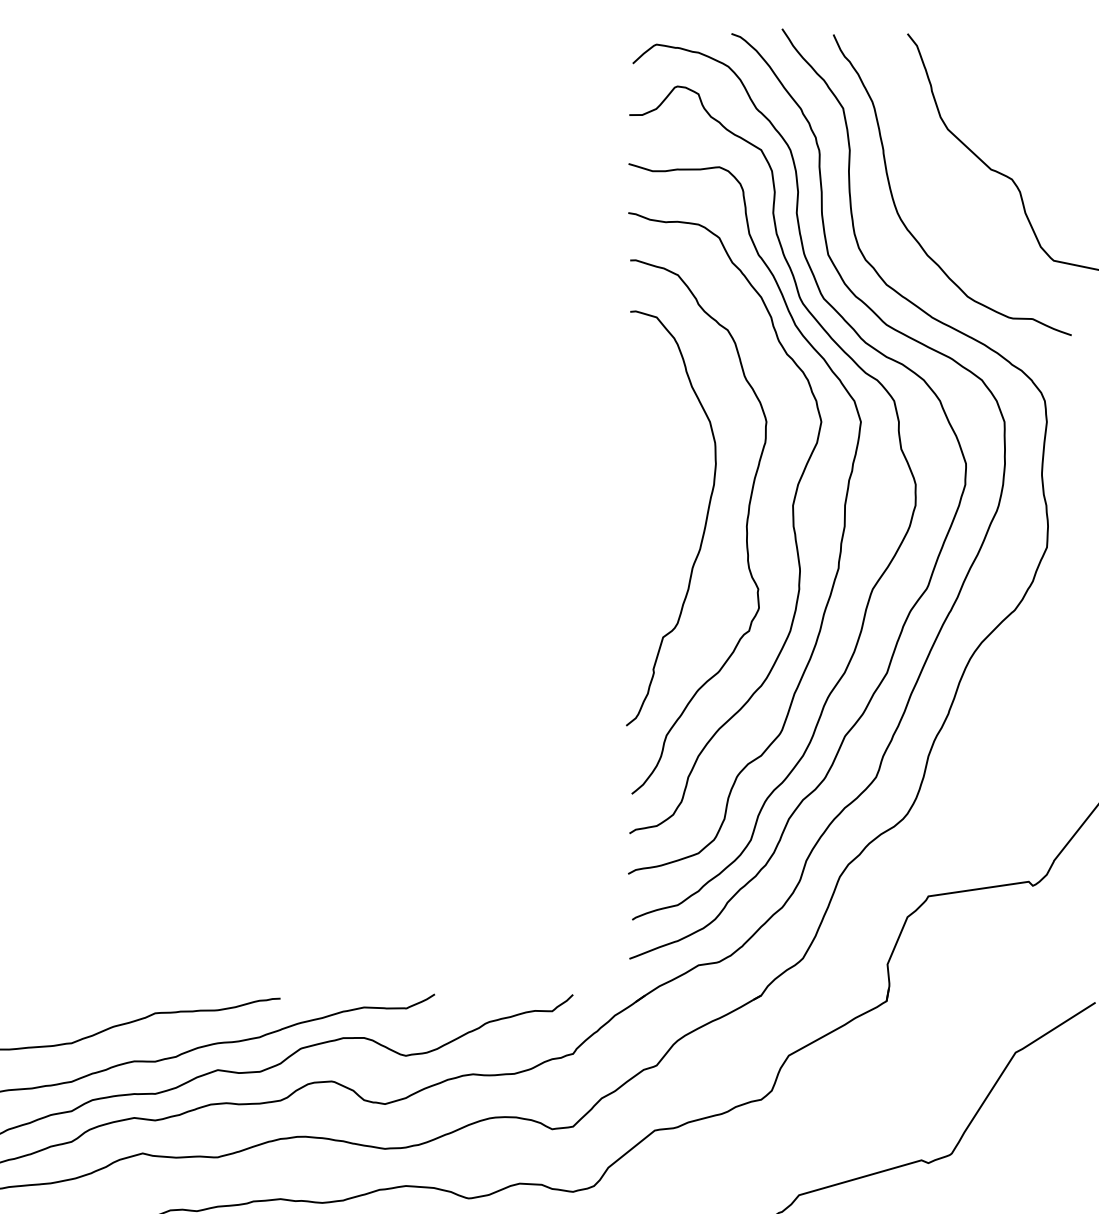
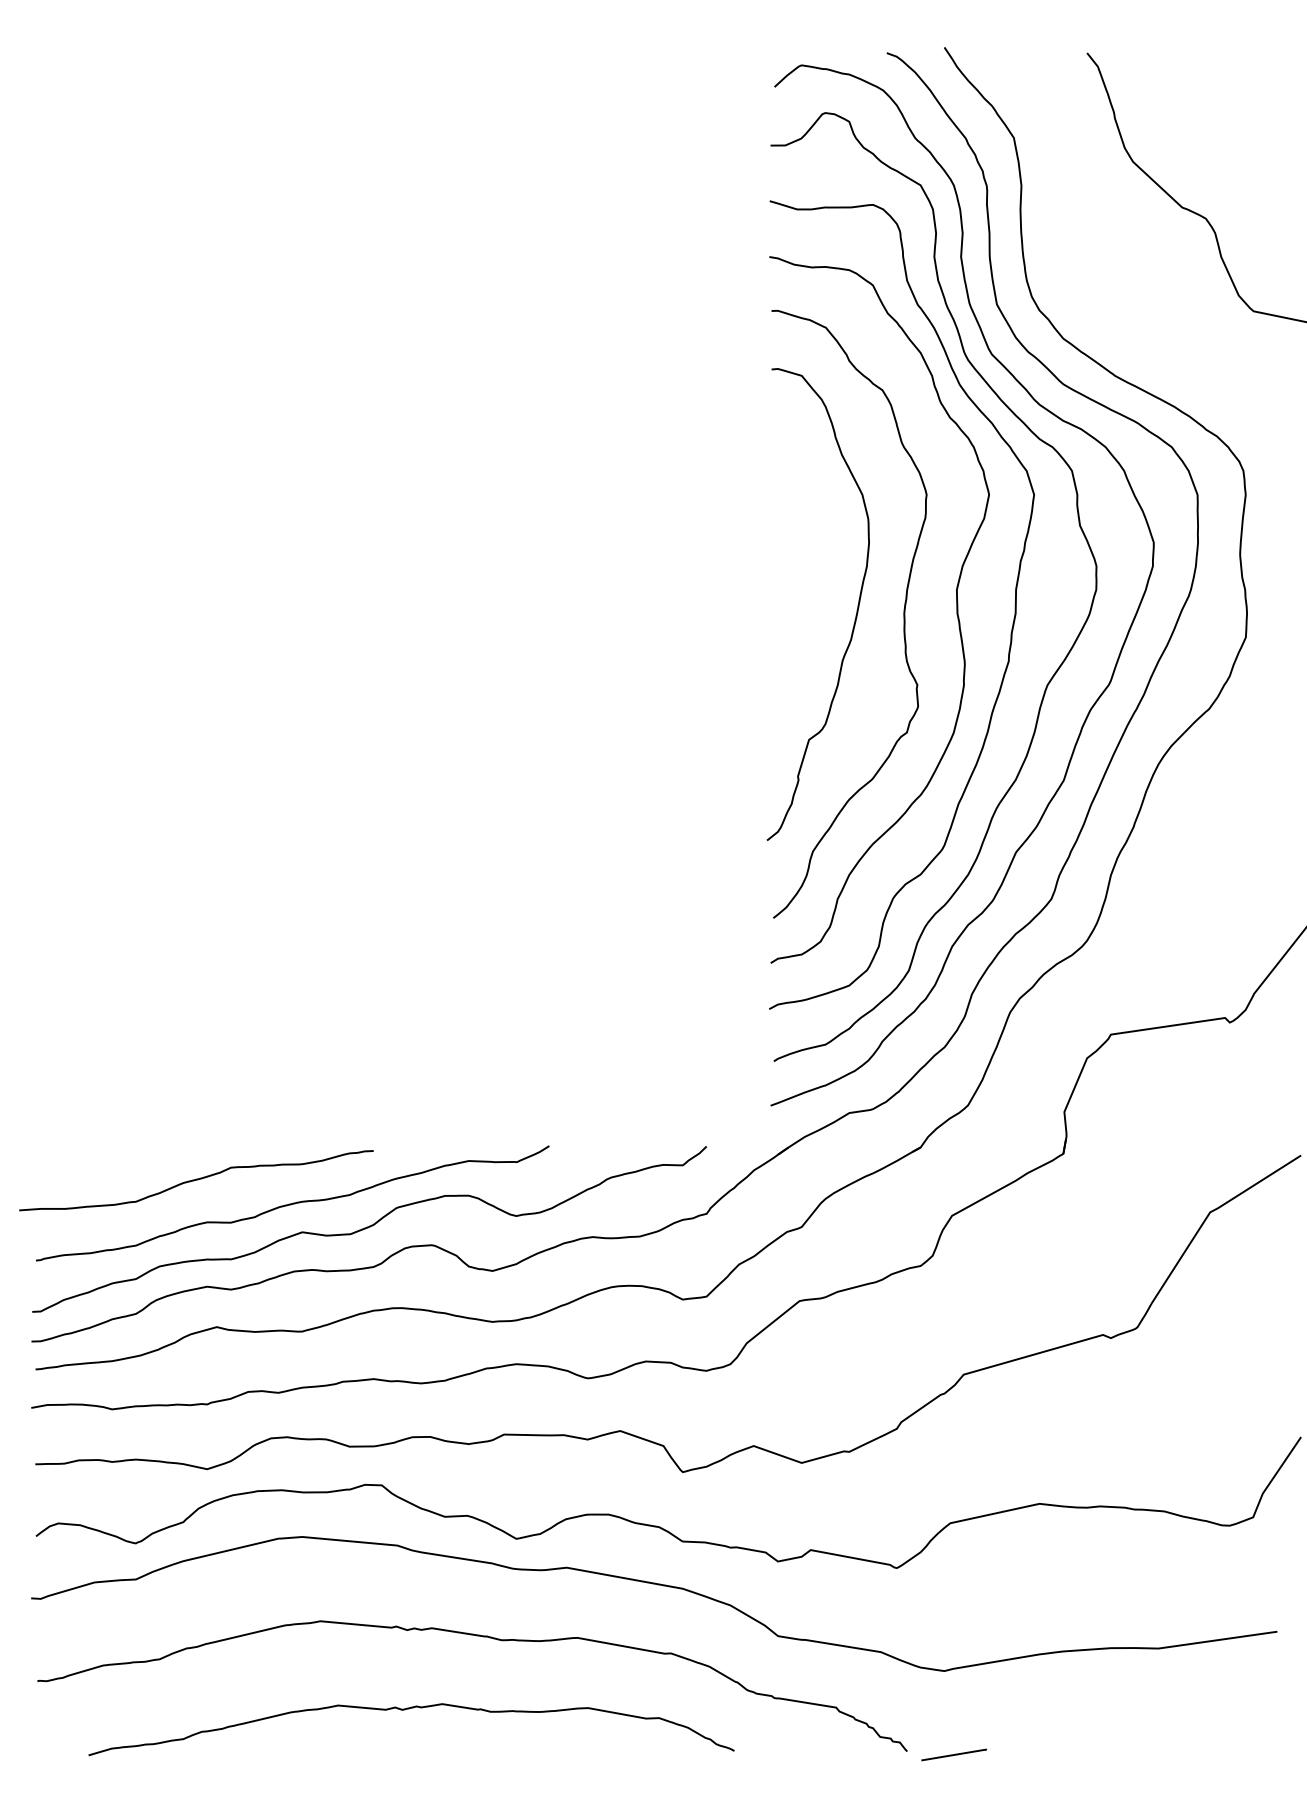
curve: (895, 203) -> (1073, 246), removed

